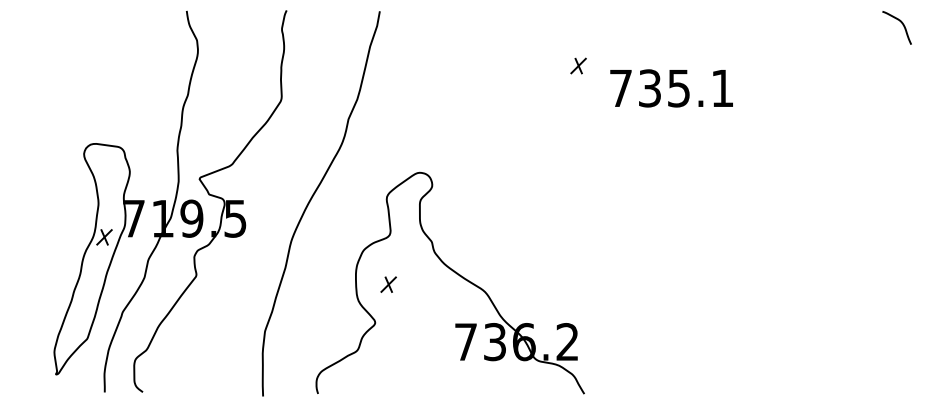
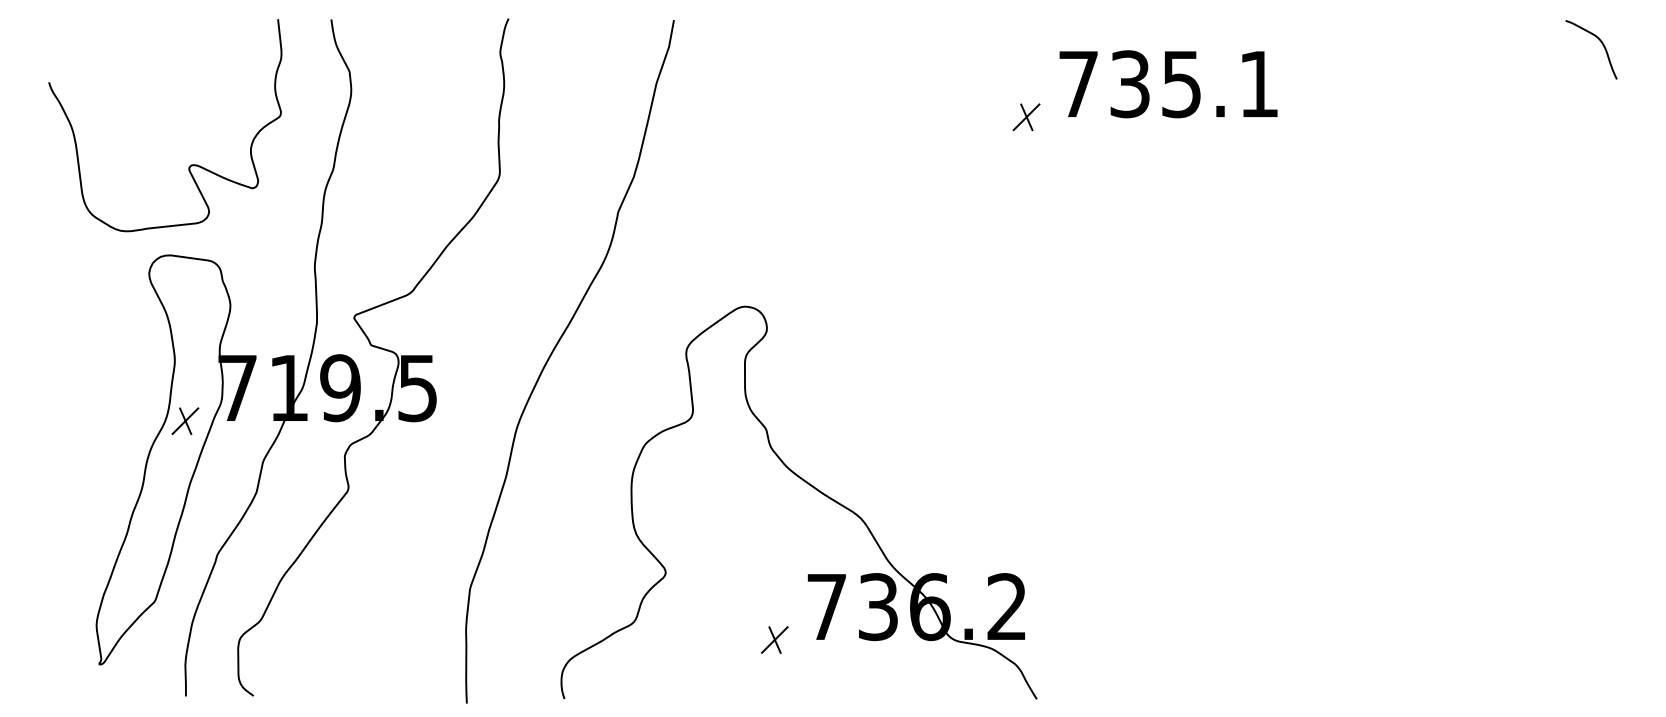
text: (671, 88) -> (1168, 84), moved
curve: (107, 92) -> (190, 164), added
part: (388, 284) -> (774, 639), moved

